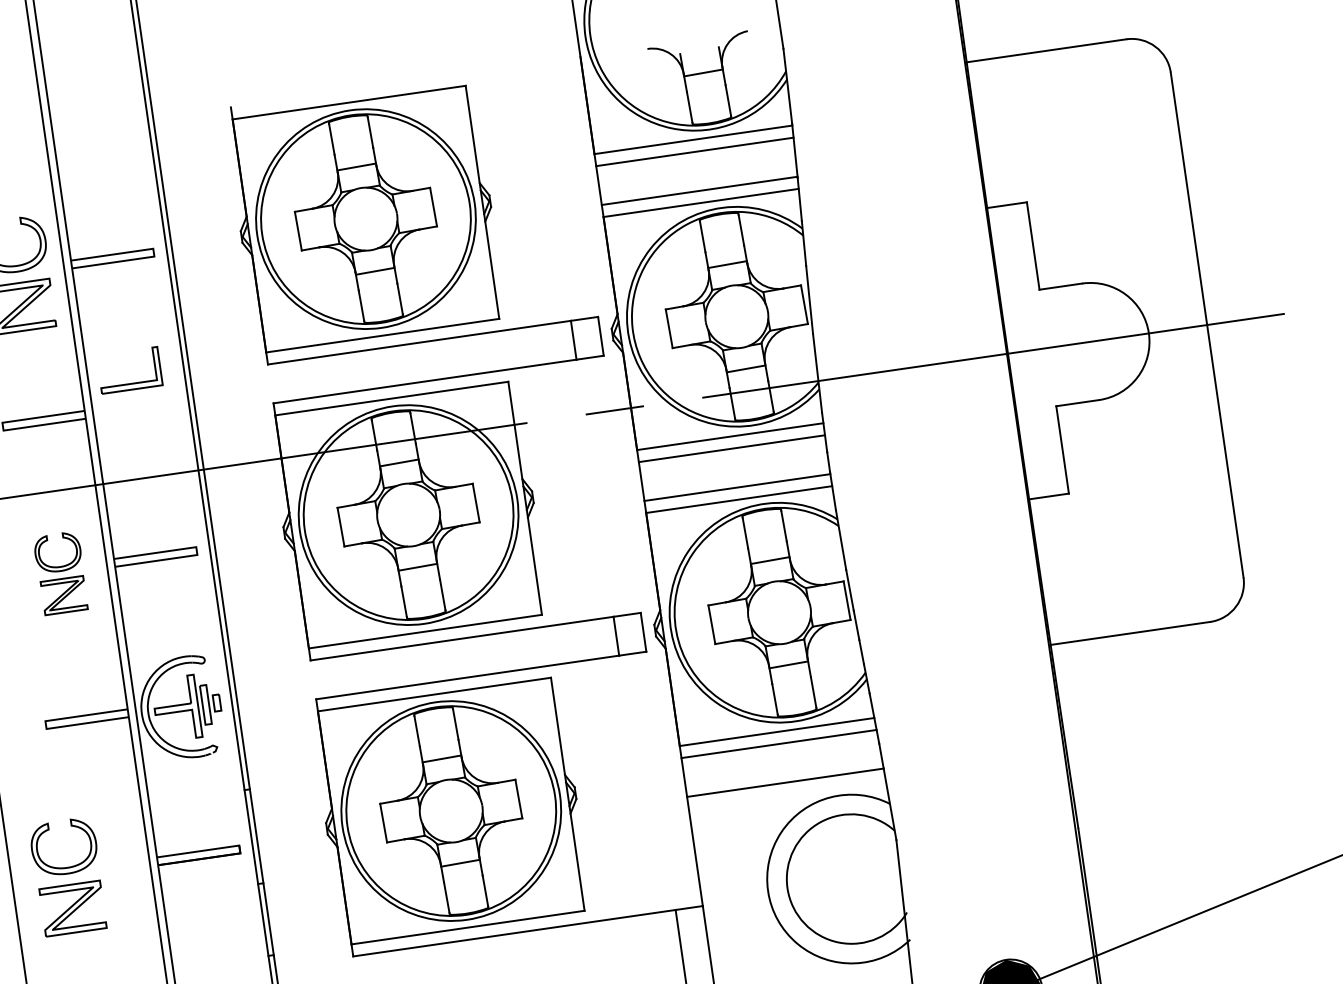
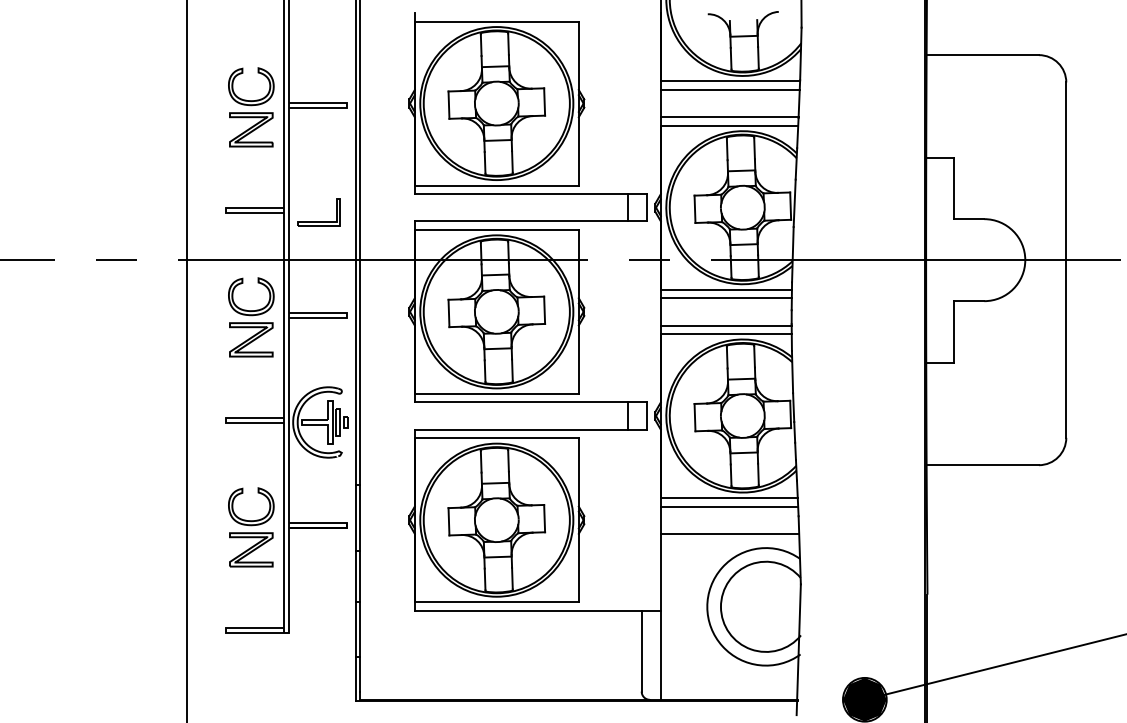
part: (131, 383) -> (318, 221), moved
part: (61, 573) -> (251, 317), size x1.43
part: (68, 876) -> (251, 527), moved

